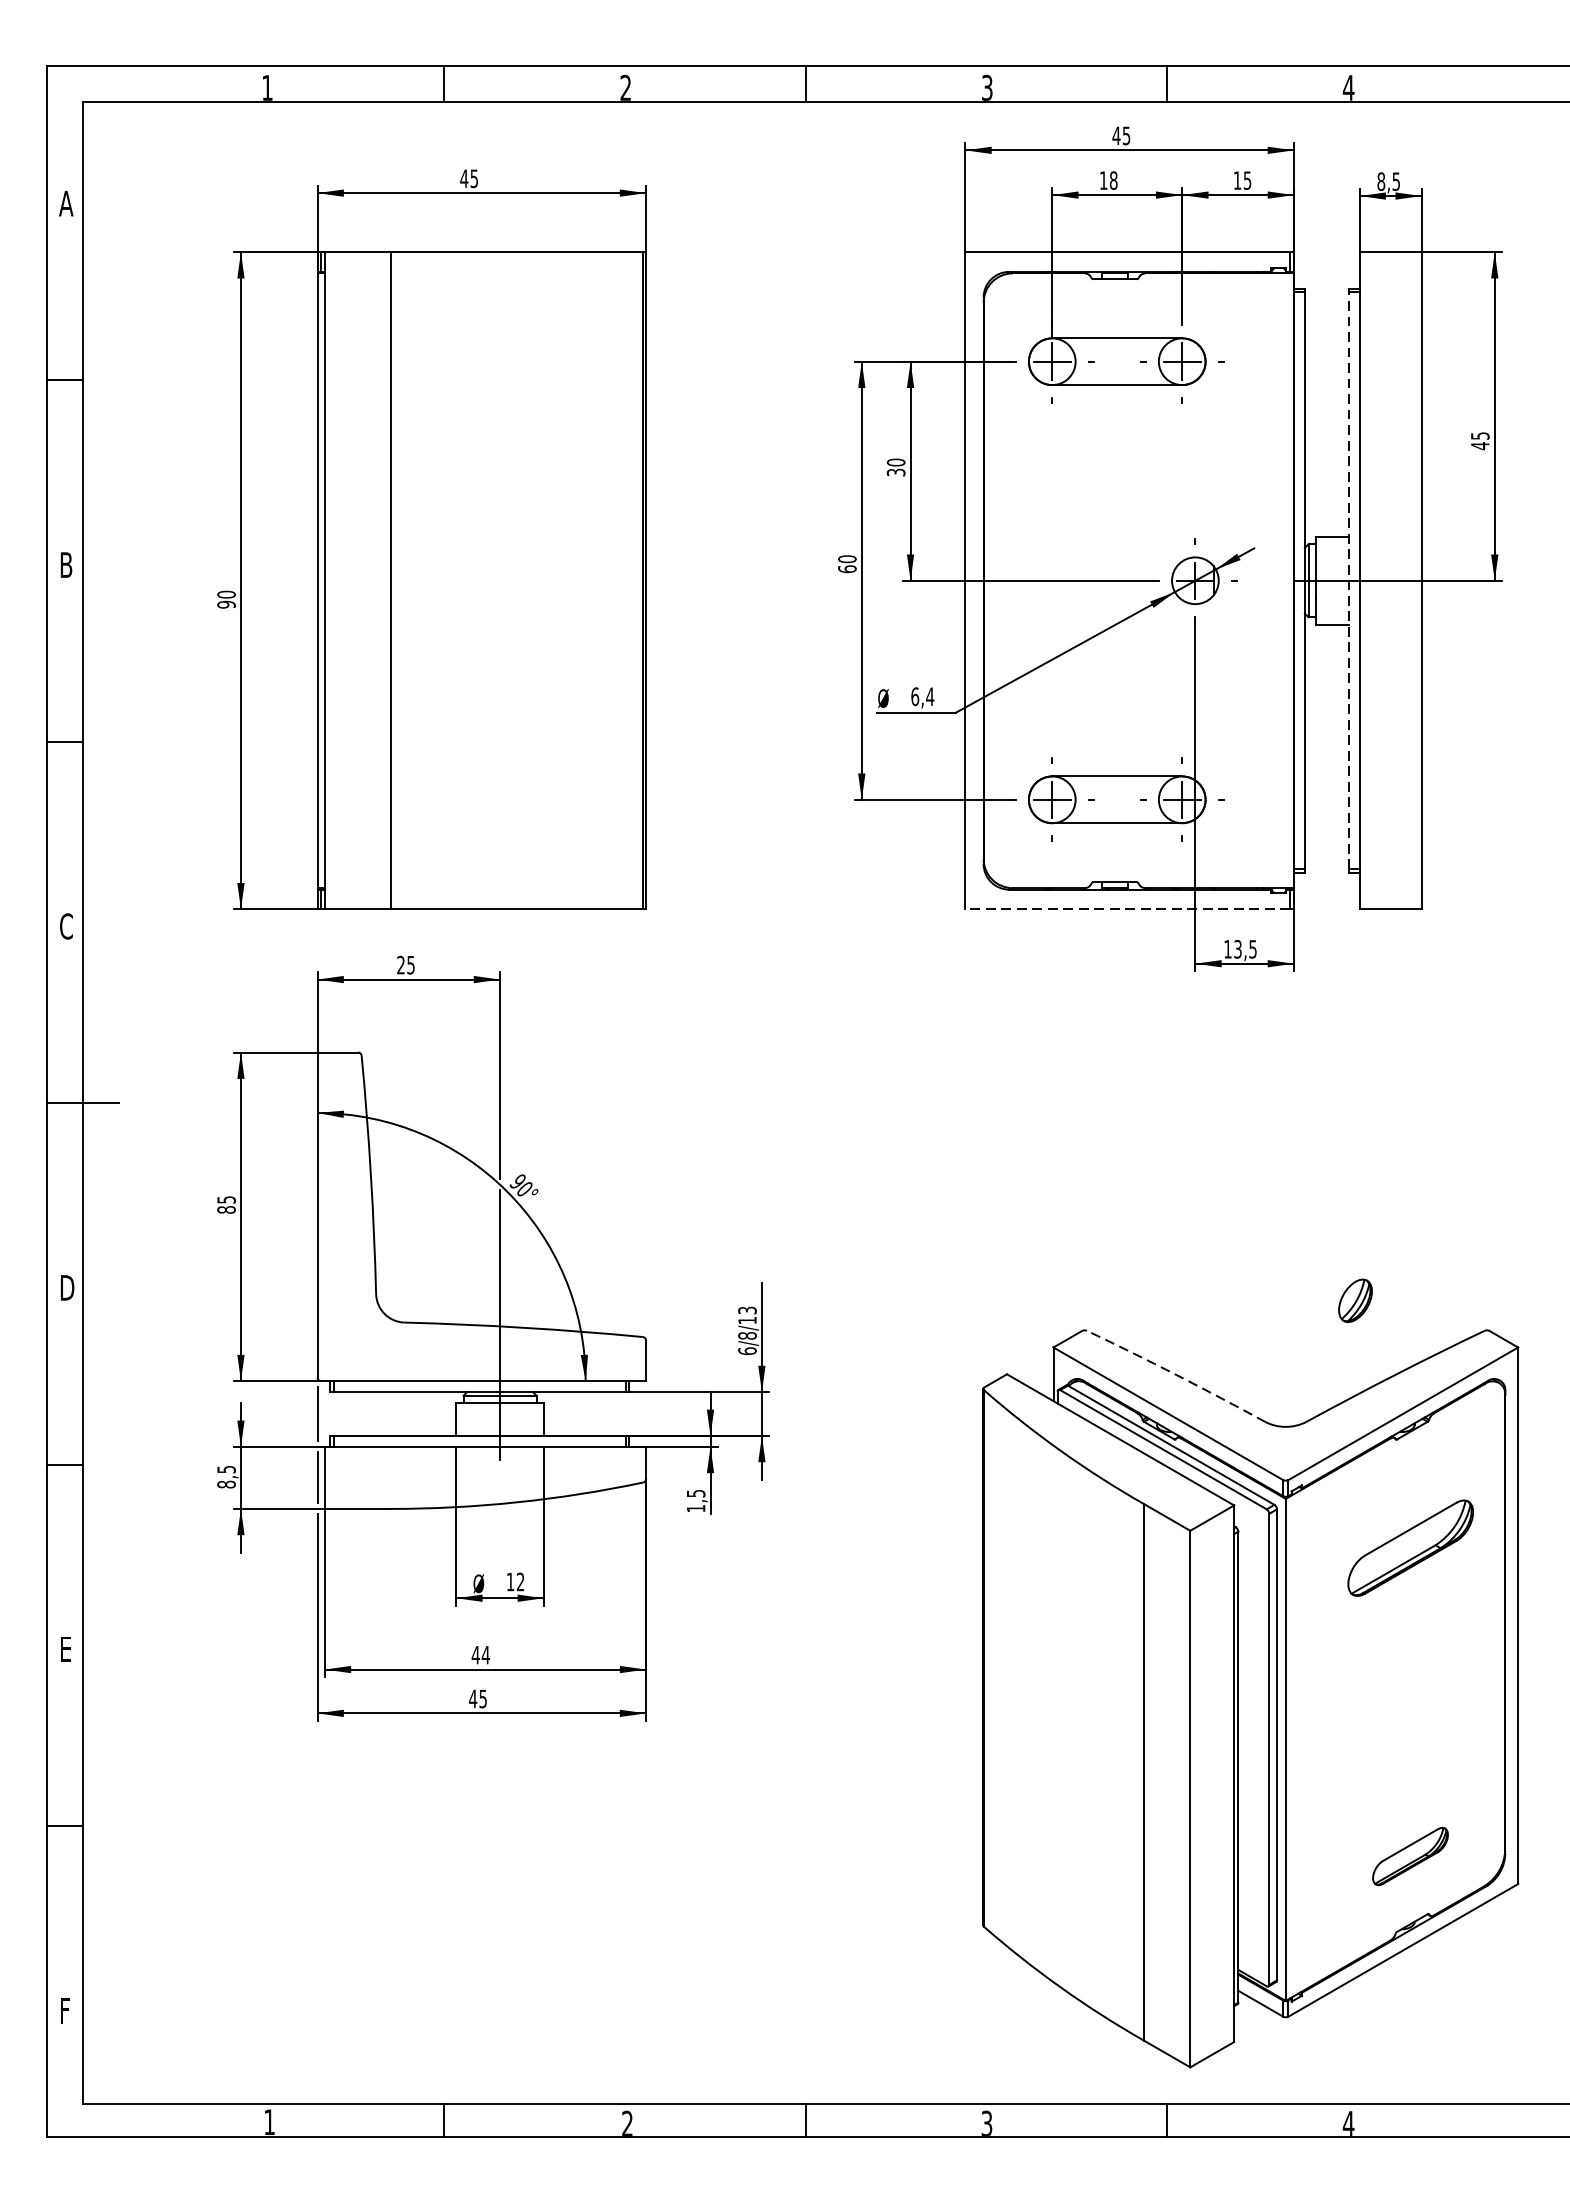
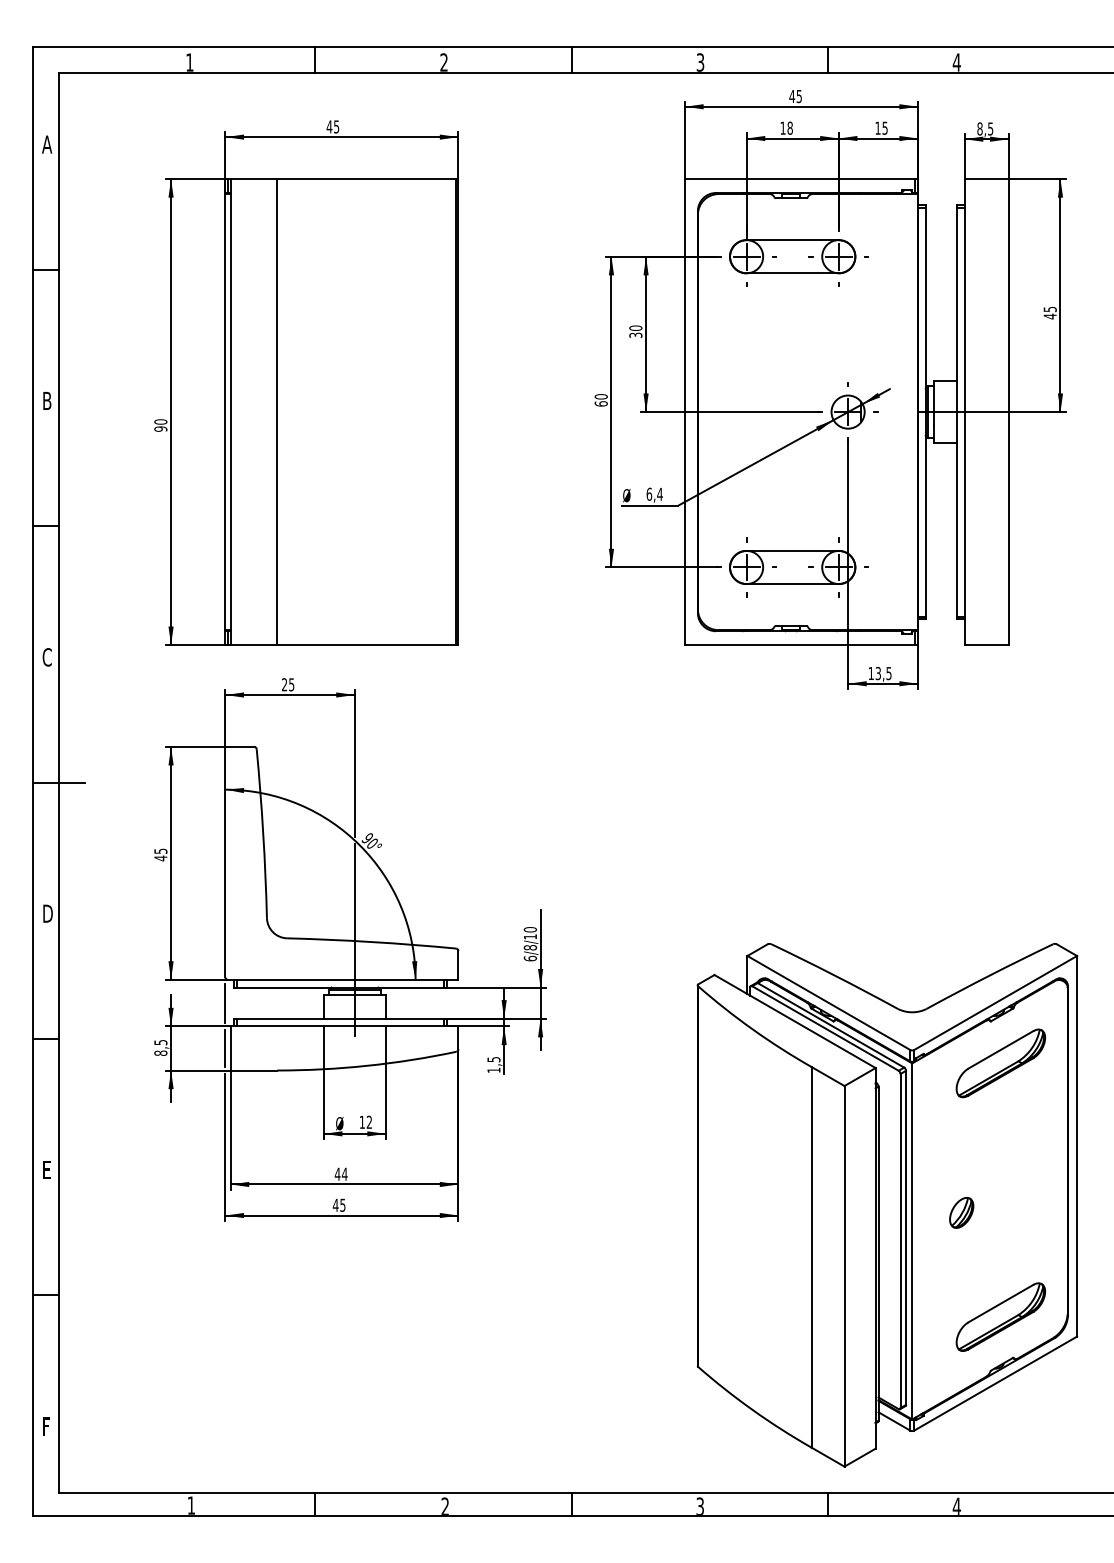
line: (1348, 581) -> (956, 412), dashed -> solid
line: (1126, 909) -> (799, 645), dashed -> solid
text: (226, 1210) -> (160, 858), 85 -> 45
part: (1355, 1300) -> (961, 1212), moved
text: (746, 1310) -> (529, 929), 6/8/13 -> 6/8/10
arc: (1177, 1374) -> (835, 975), dashed -> solid
part: (1410, 1548) -> (1000, 1063), moved
part: (1410, 1855) -> (1000, 1316), size x1.67

